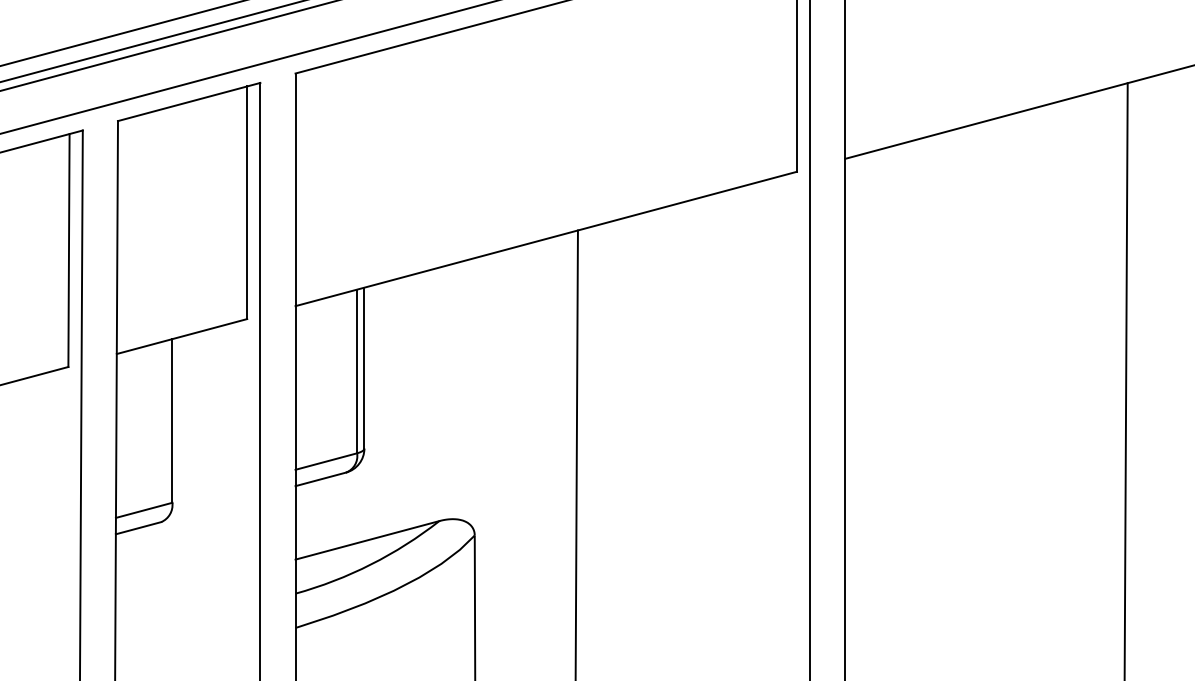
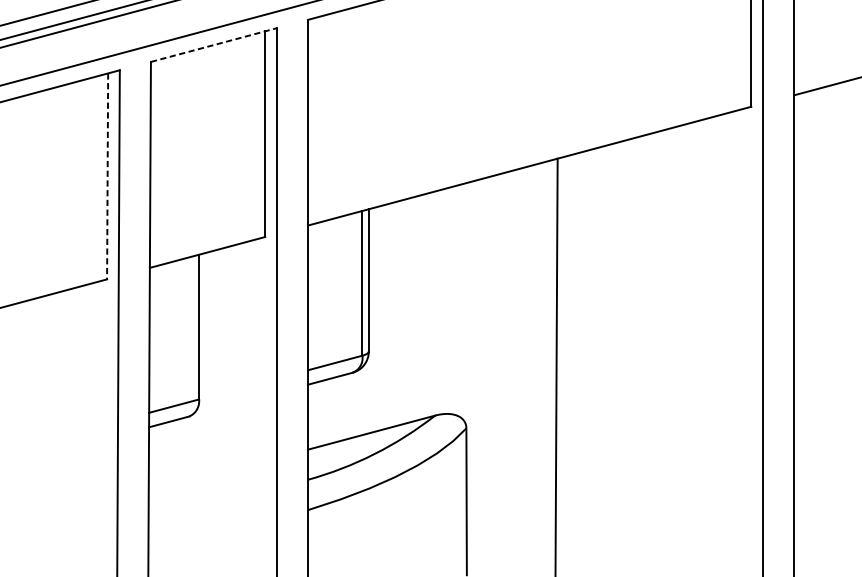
line: (189, 102) -> (214, 45), solid -> dashed
line: (68, 251) -> (107, 177), solid -> dashed

